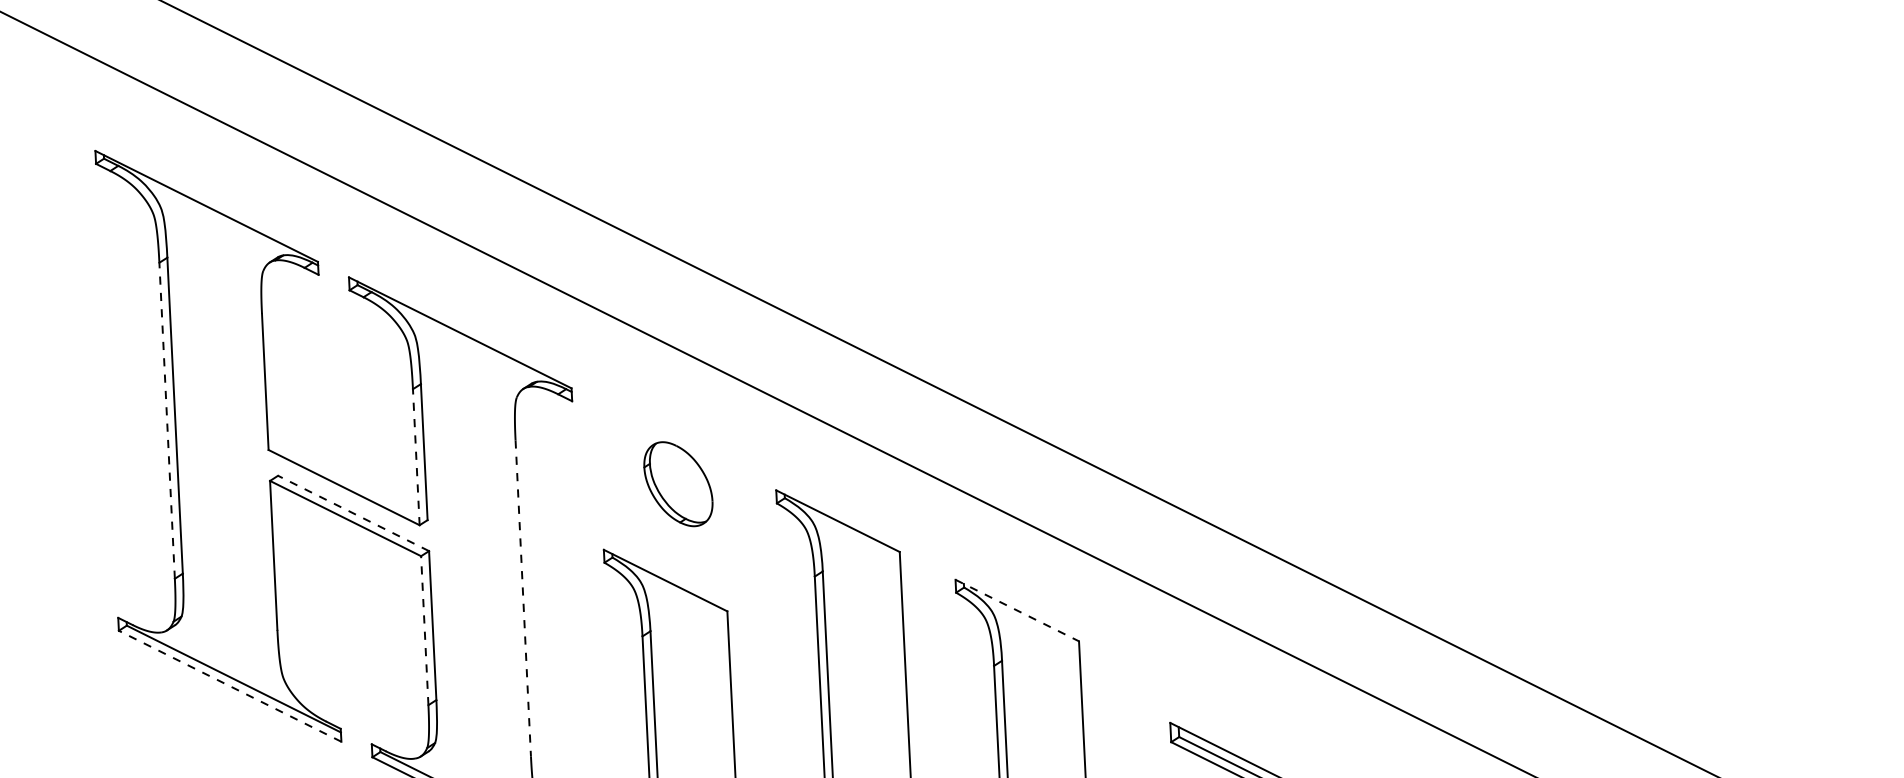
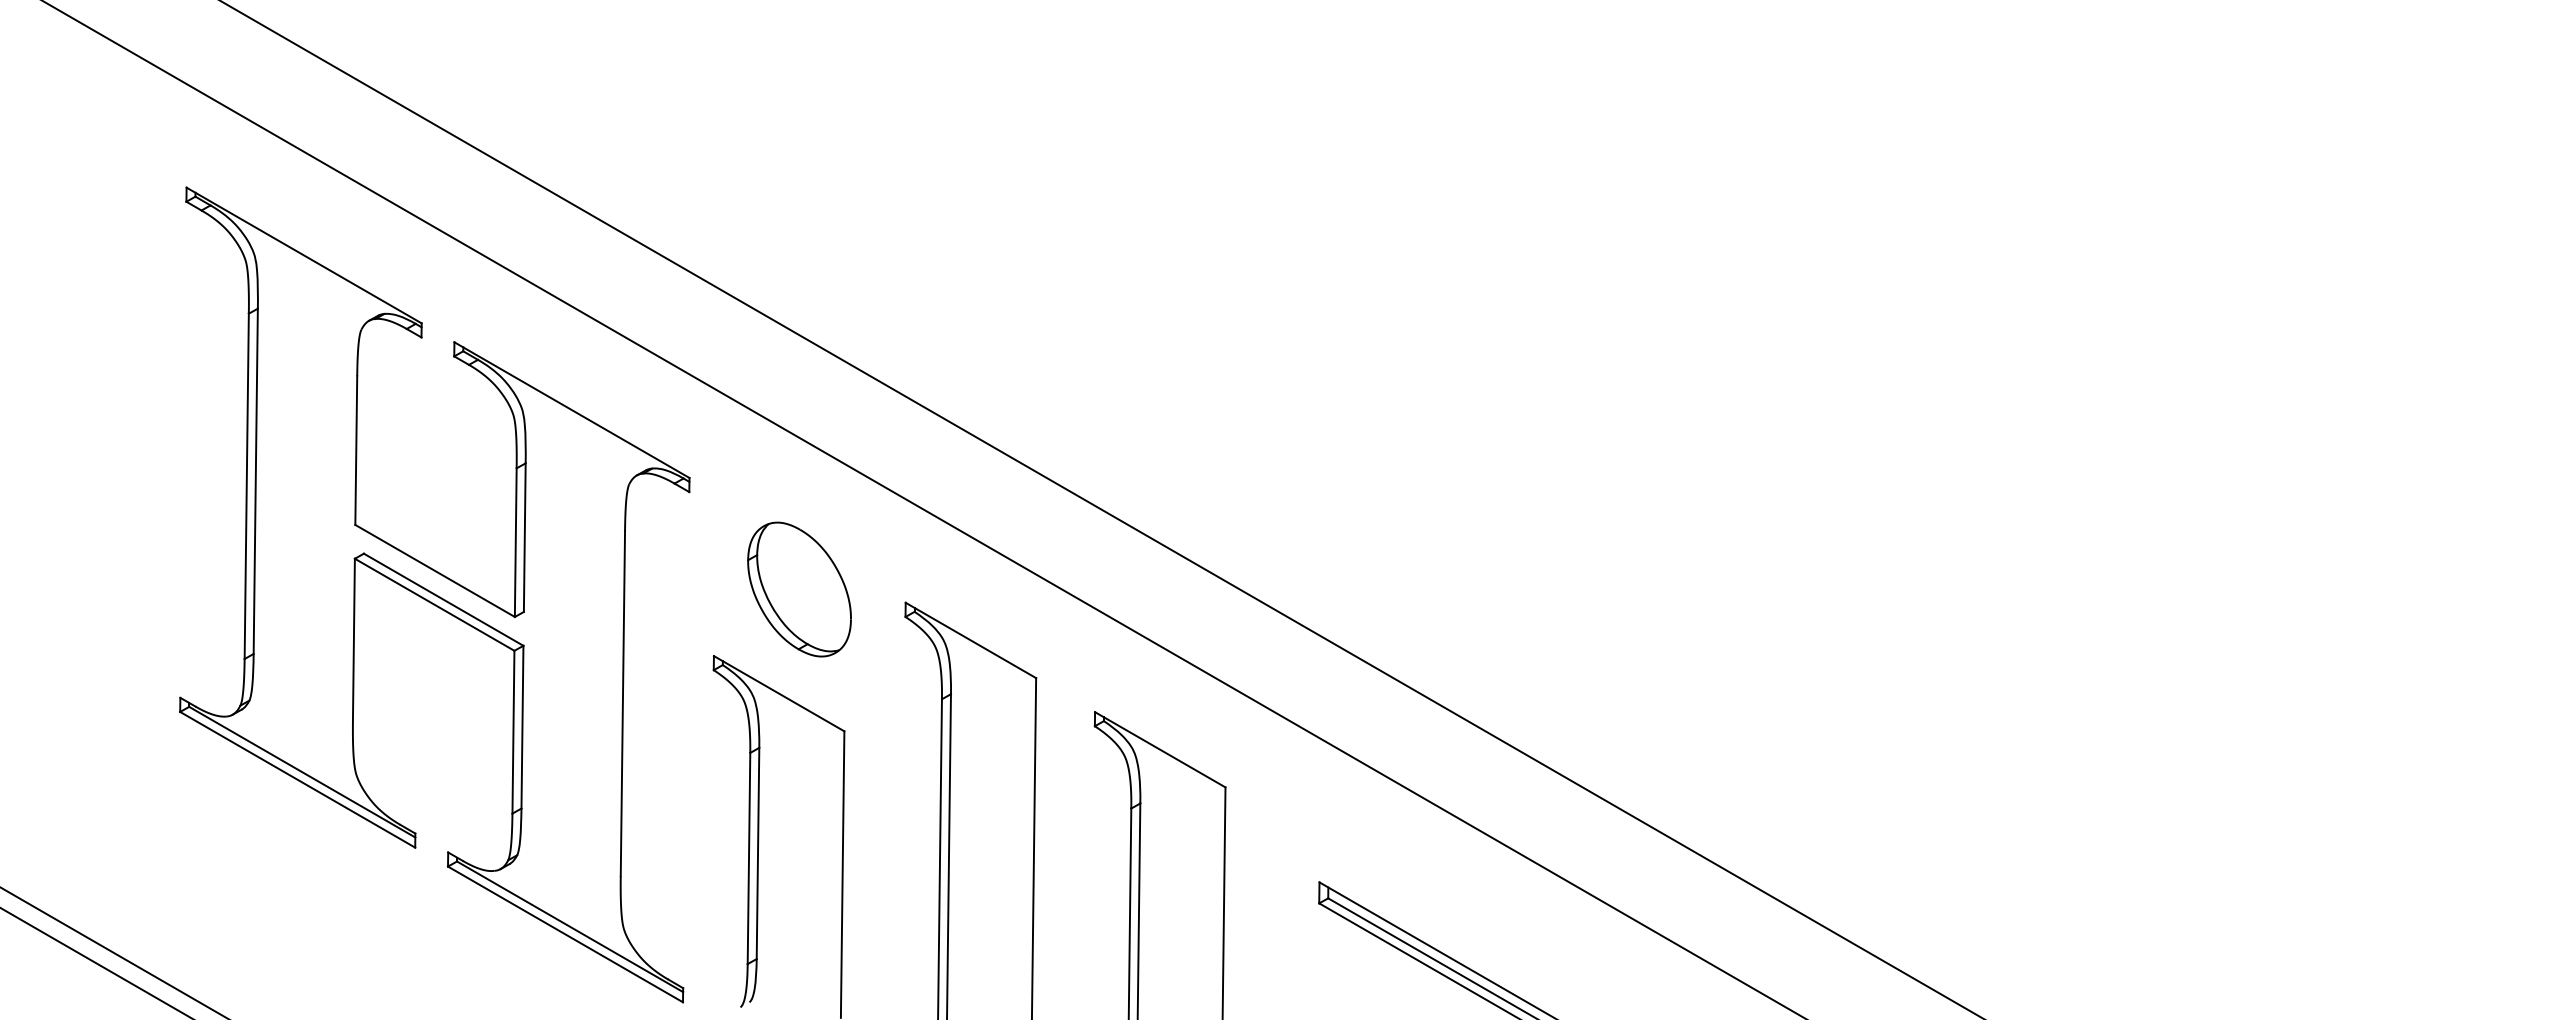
line: (166, 420) -> (246, 486), dashed -> solid
line: (416, 457) -> (515, 542), dashed -> solid
part: (678, 484) -> (799, 589), size x1.43
line: (353, 513) -> (443, 599), dashed -> solid
line: (522, 598) -> (622, 703), dashed -> solid
line: (1017, 611) -> (1160, 750), dashed -> solid
line: (424, 630) -> (513, 731), dashed -> solid
line: (229, 686) -> (297, 779), dashed -> solid

